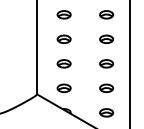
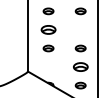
part: (64, 38) -> (48, 29), size x1.4
part: (106, 38) -> (80, 29), removed
part: (64, 87) -> (48, 66), removed
part: (106, 87) -> (80, 66), size x1.4

